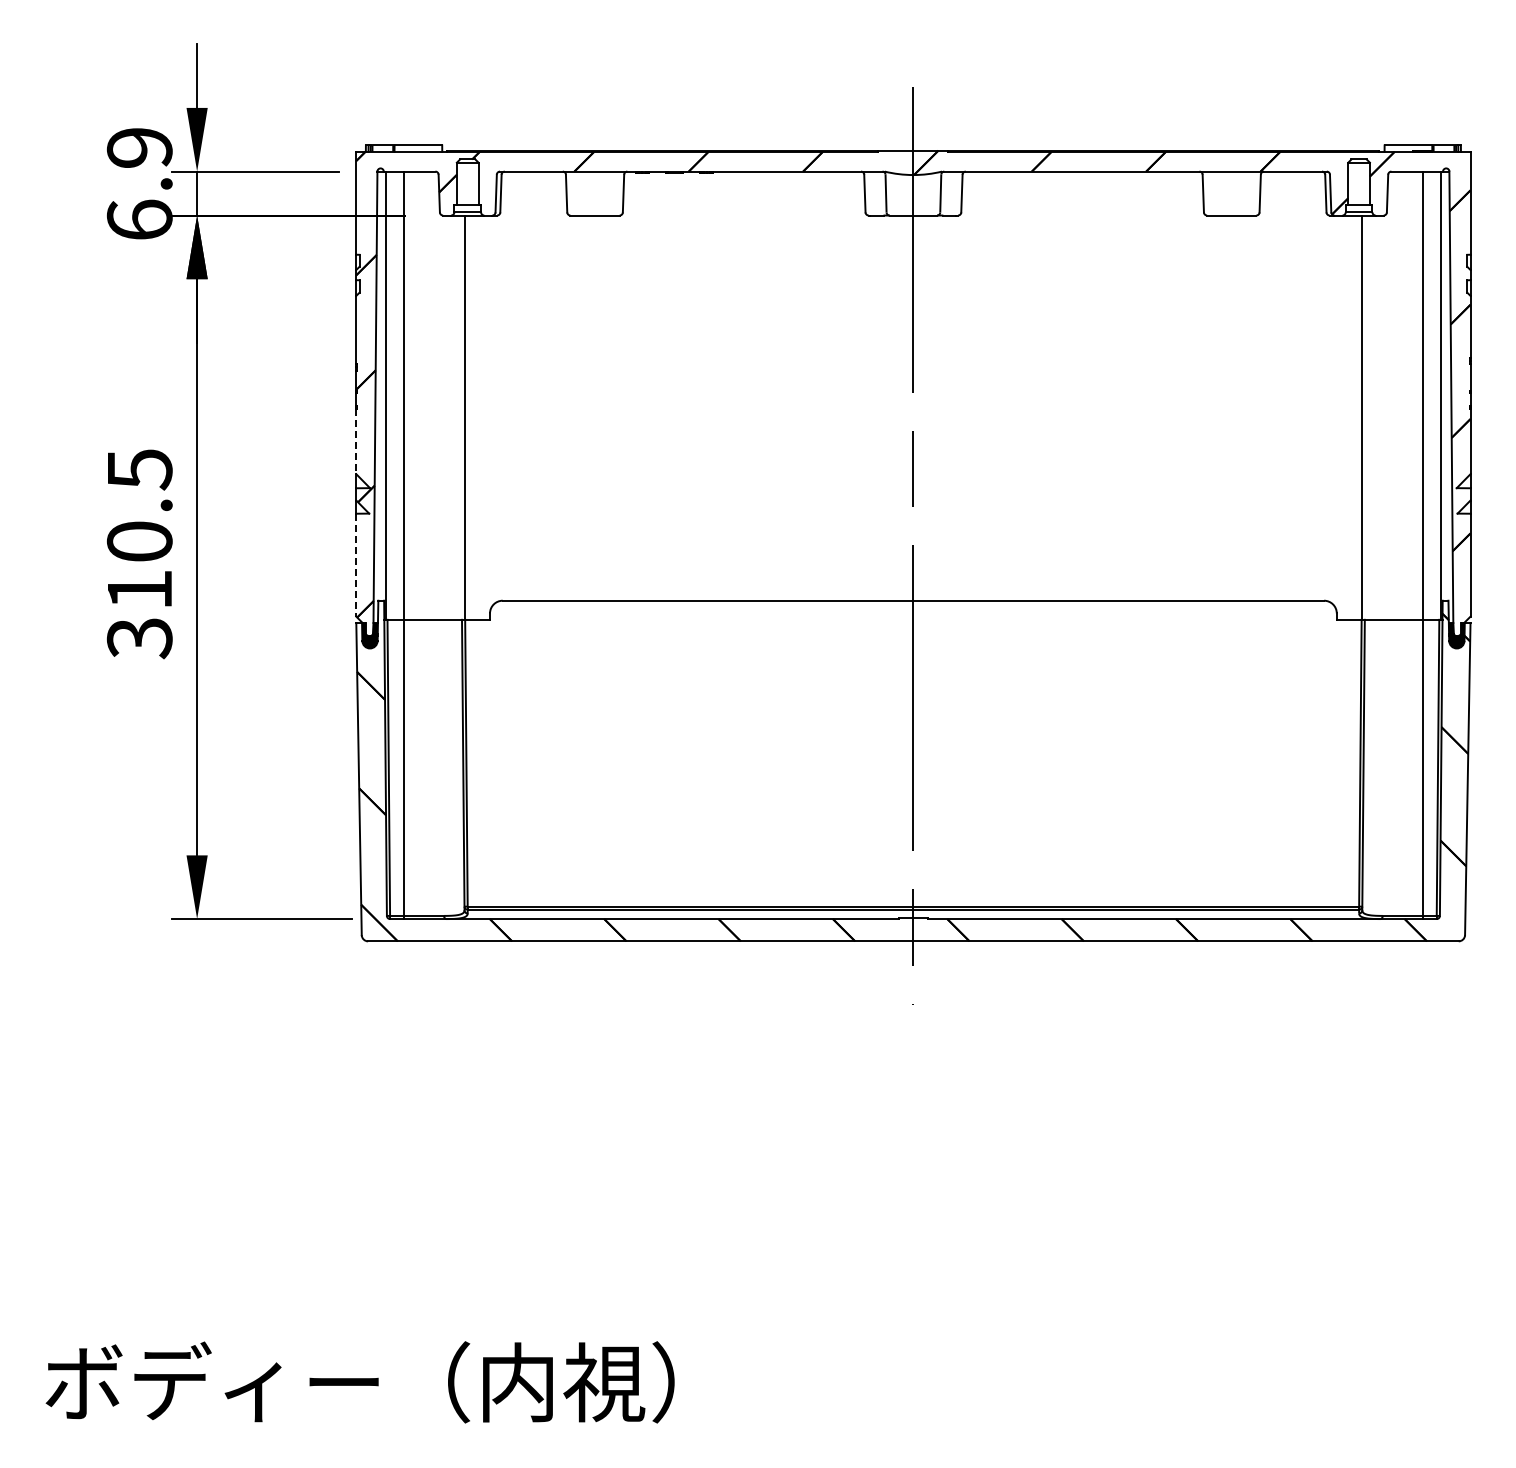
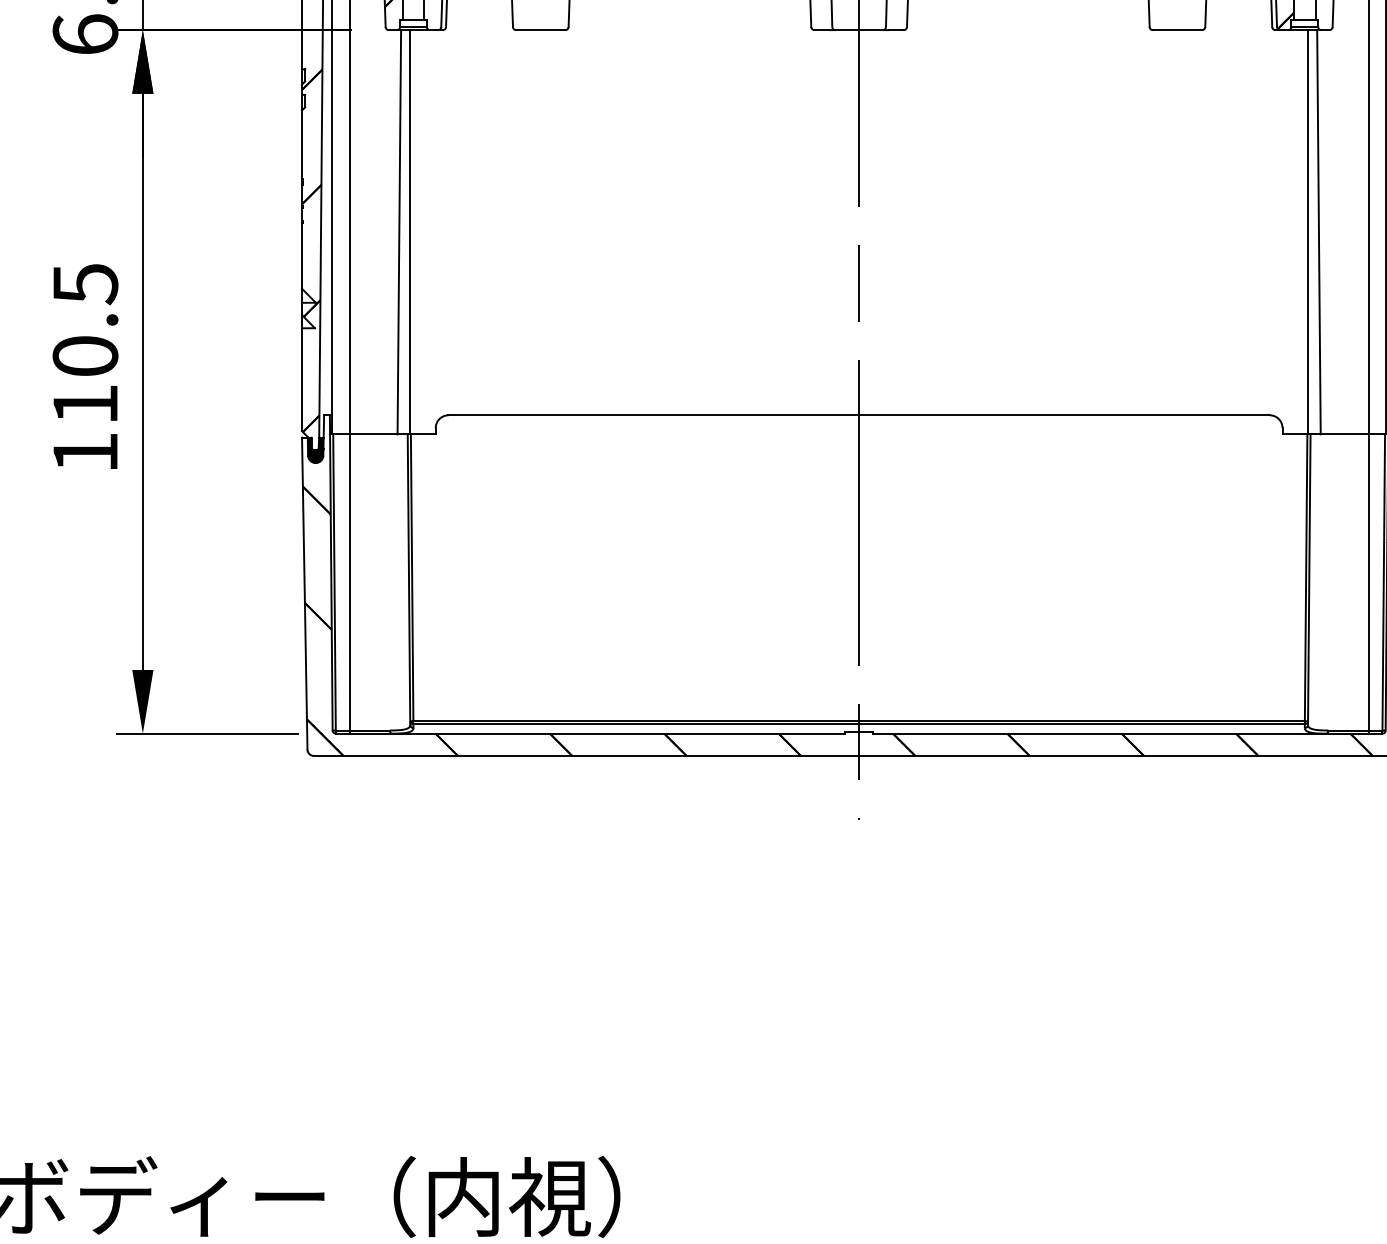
line: (453, 417) -> (399, 232), added
line: (1372, 417) -> (1318, 232), added
line: (356, 441) -> (302, 256), dashed -> solid
line: (356, 565) -> (302, 380), dashed -> solid
text: (139, 638) -> (85, 453), 310.5 -> 110.5

